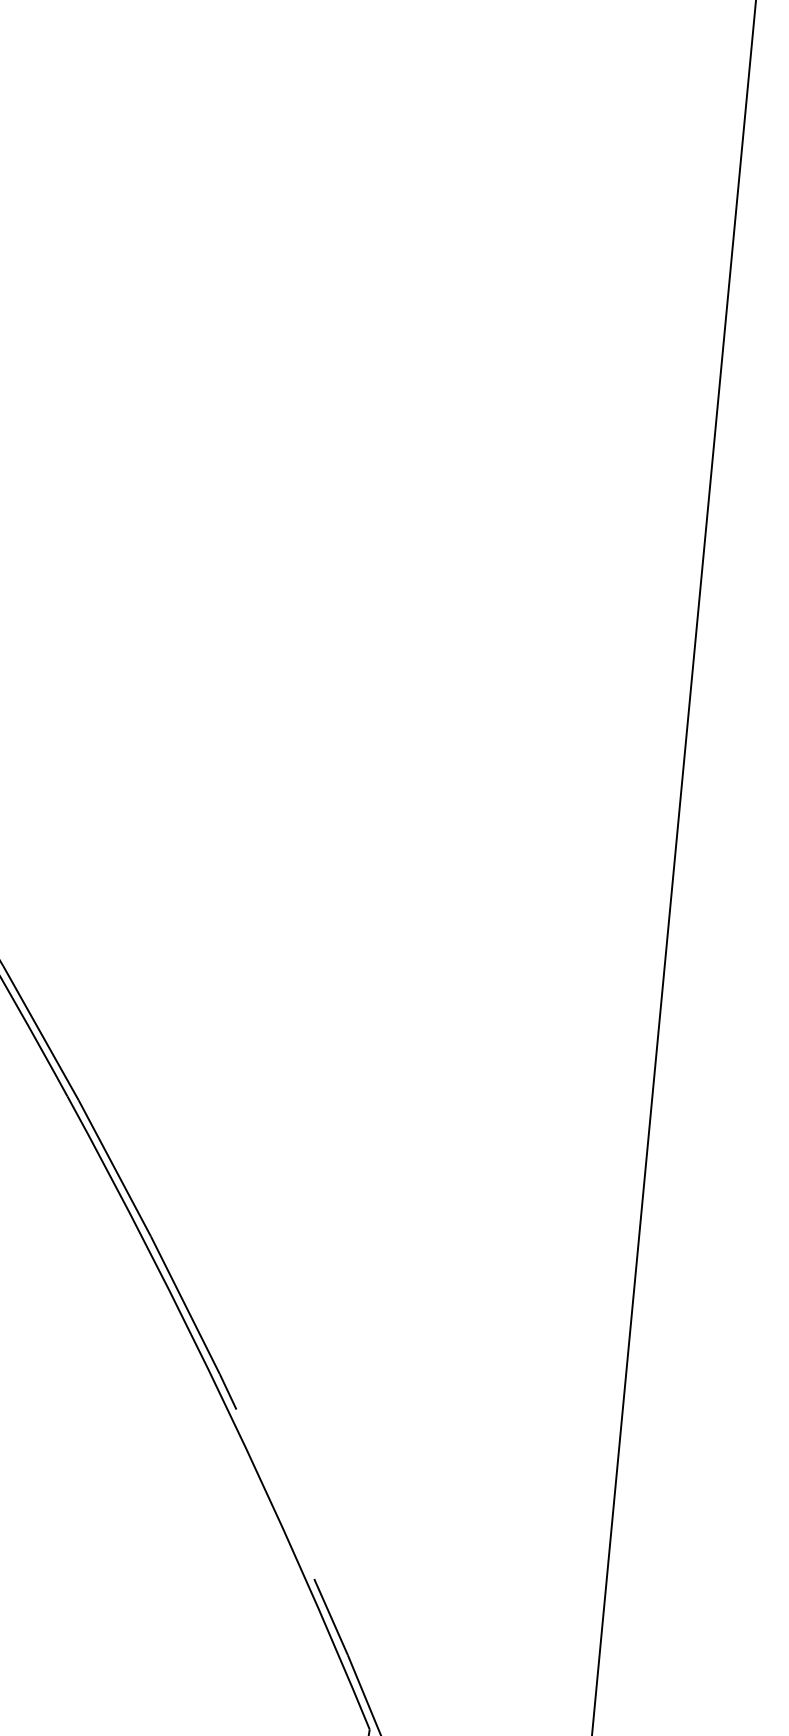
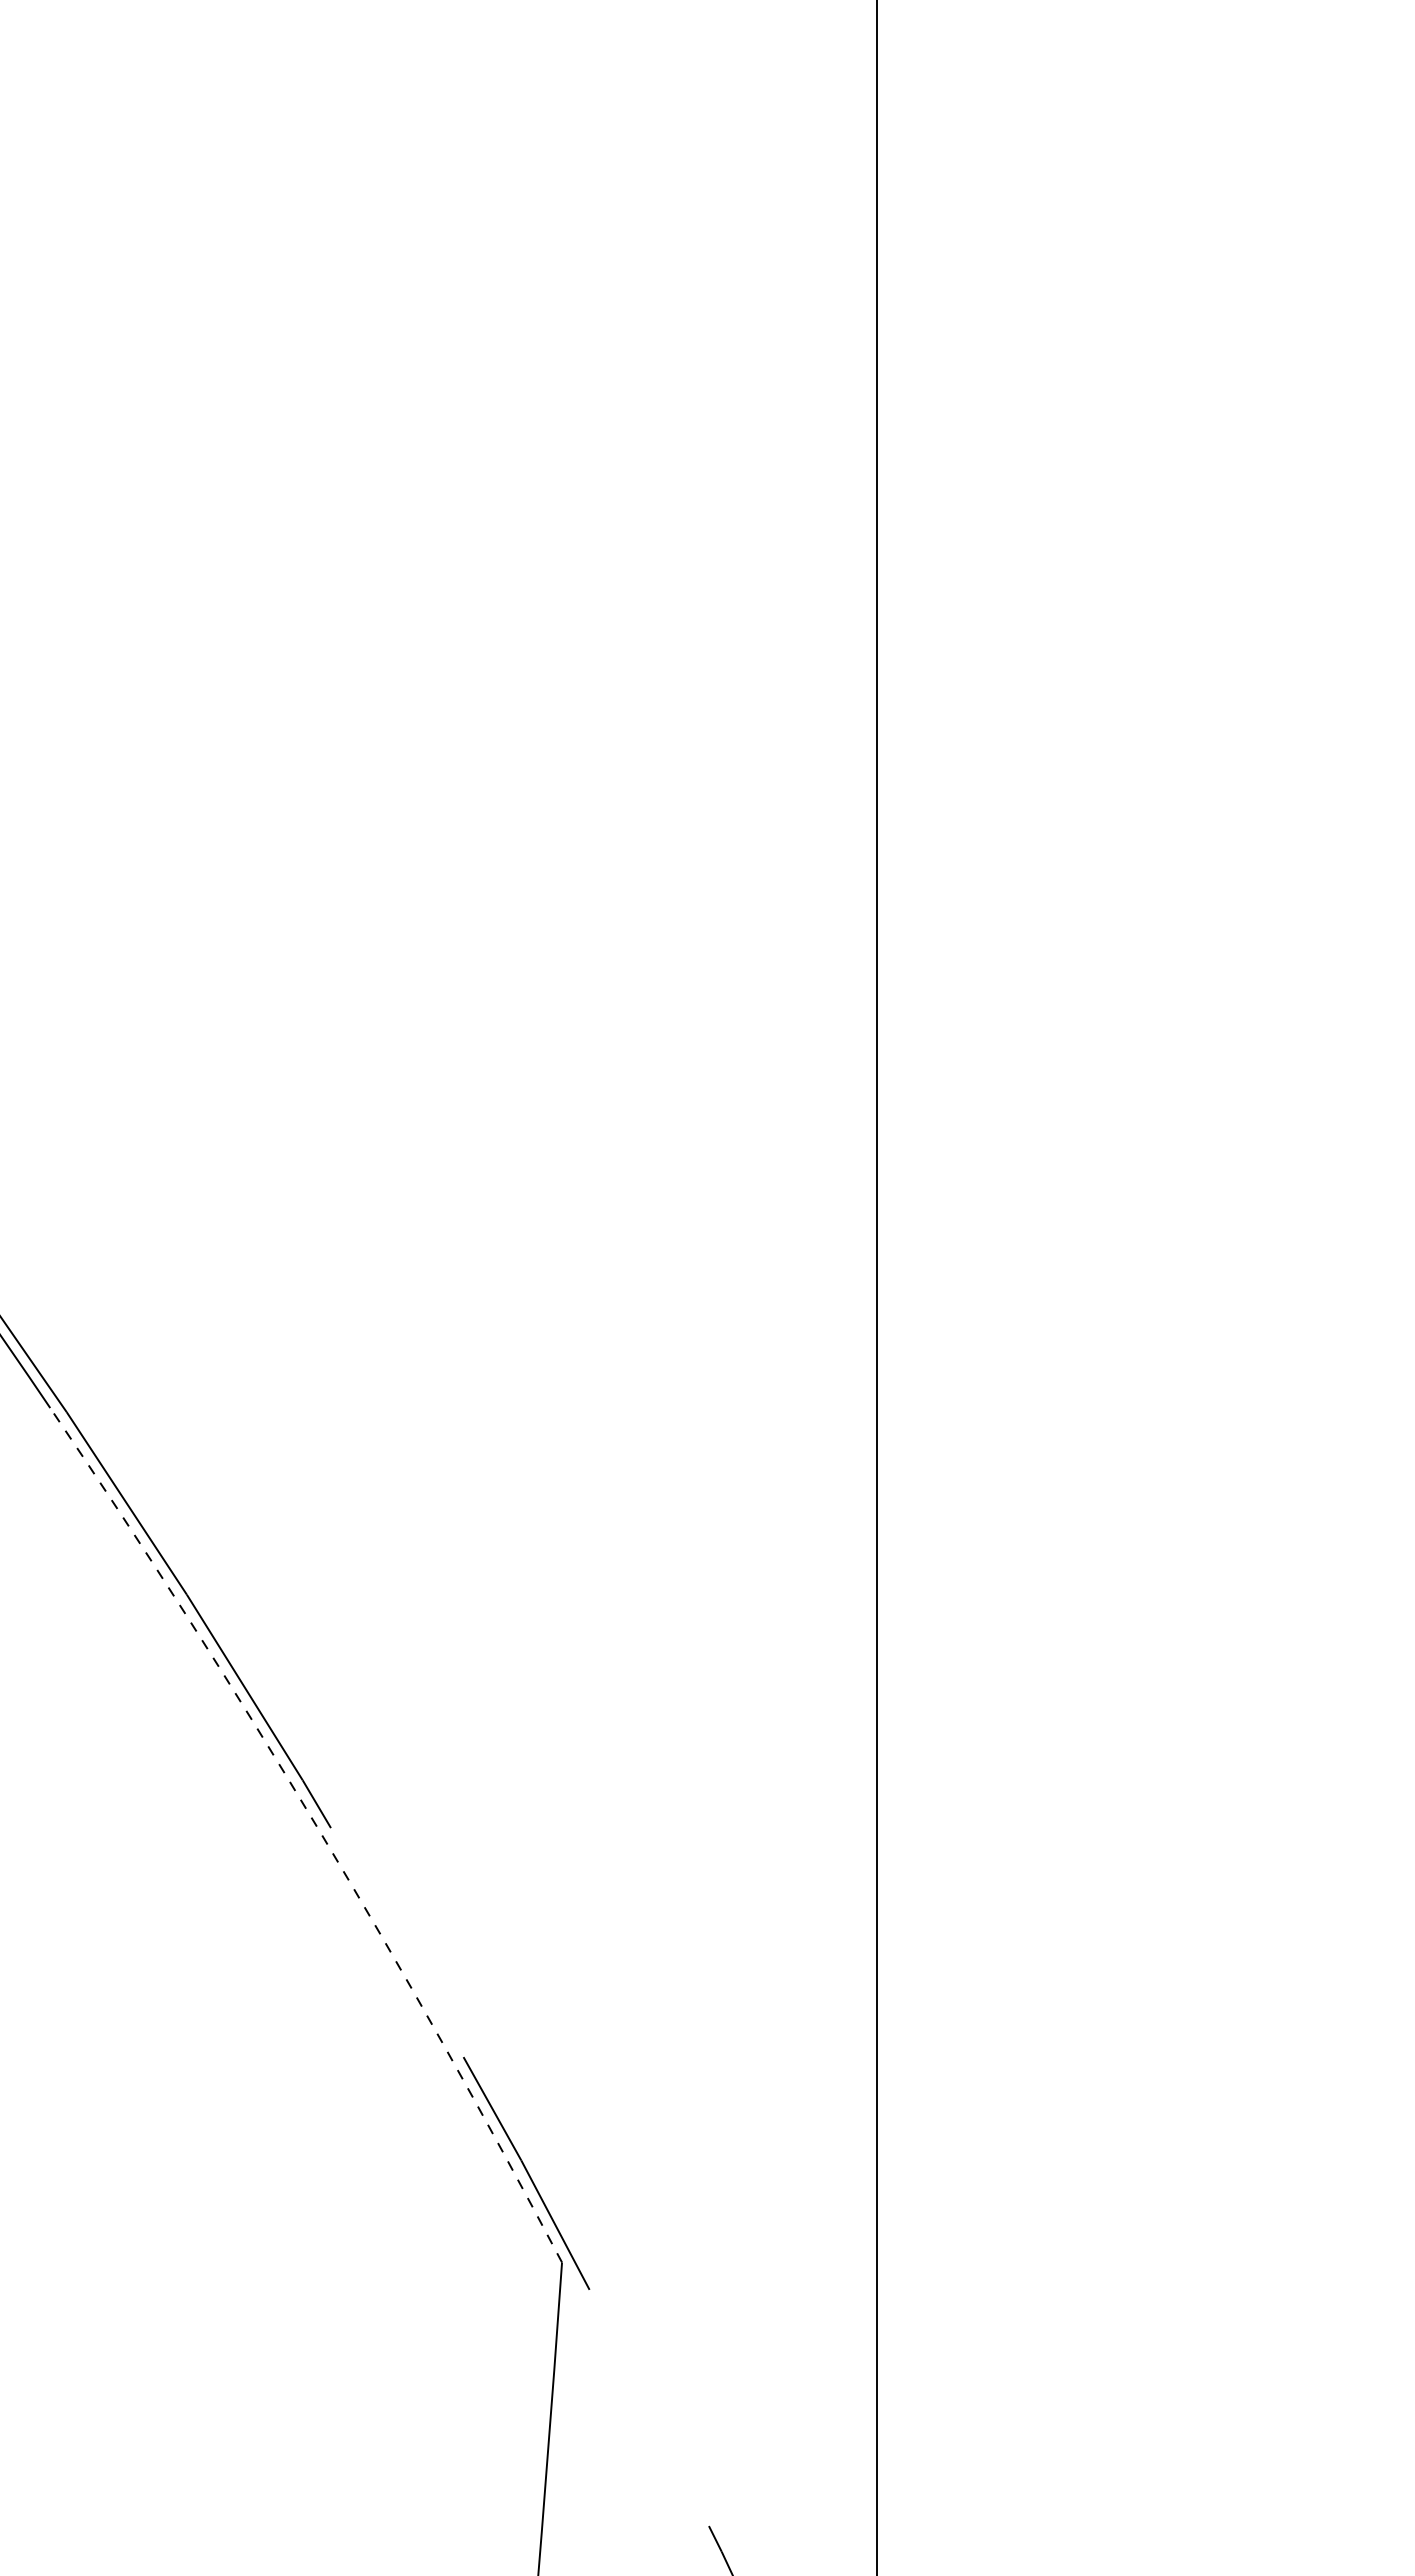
arc: (226, 1408) -> (317, 1828), solid -> dashed

